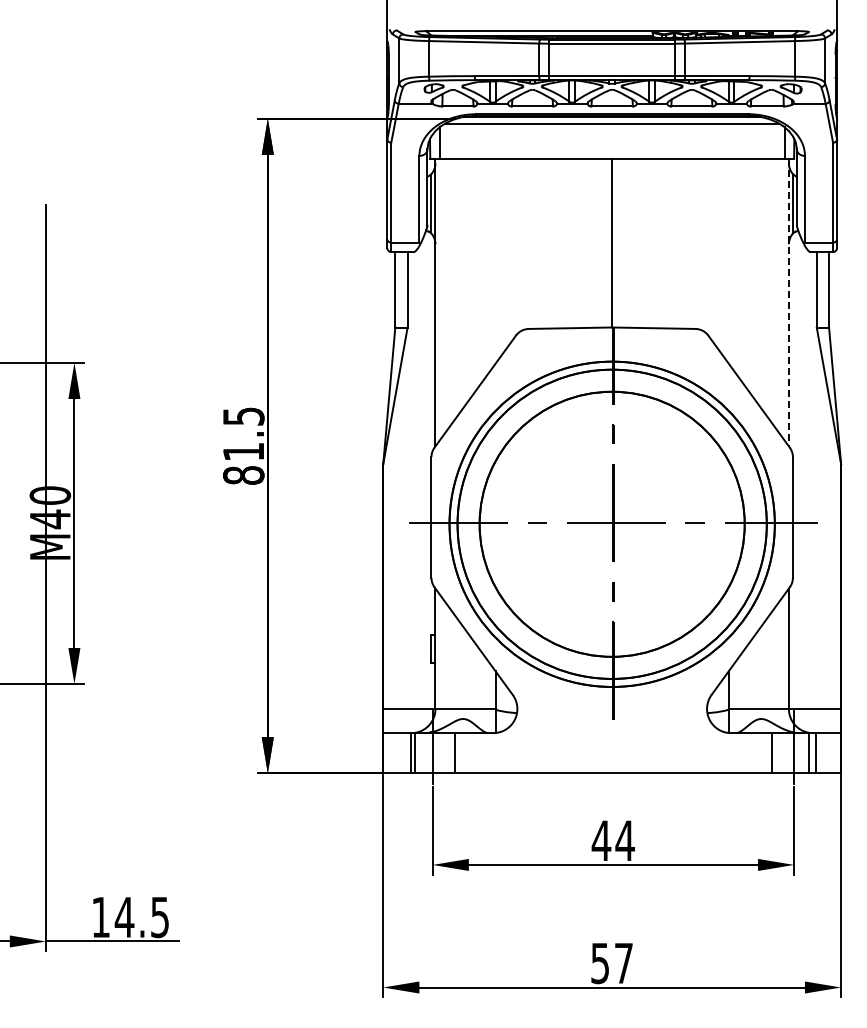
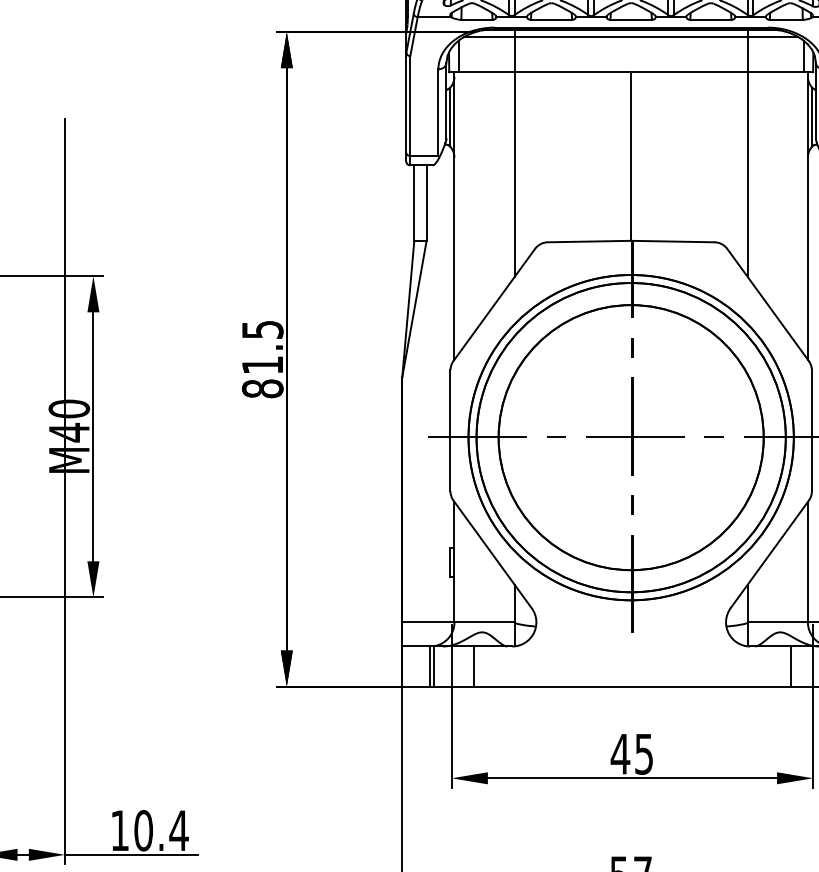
line: (495, 240) -> (514, 153), added
line: (728, 240) -> (747, 153), added
line: (788, 302) -> (807, 215), dashed -> solid
text: (624, 840) -> (643, 753), 44 -> 45
text: (141, 917) -> (160, 830), 14.5 -> 10.4

